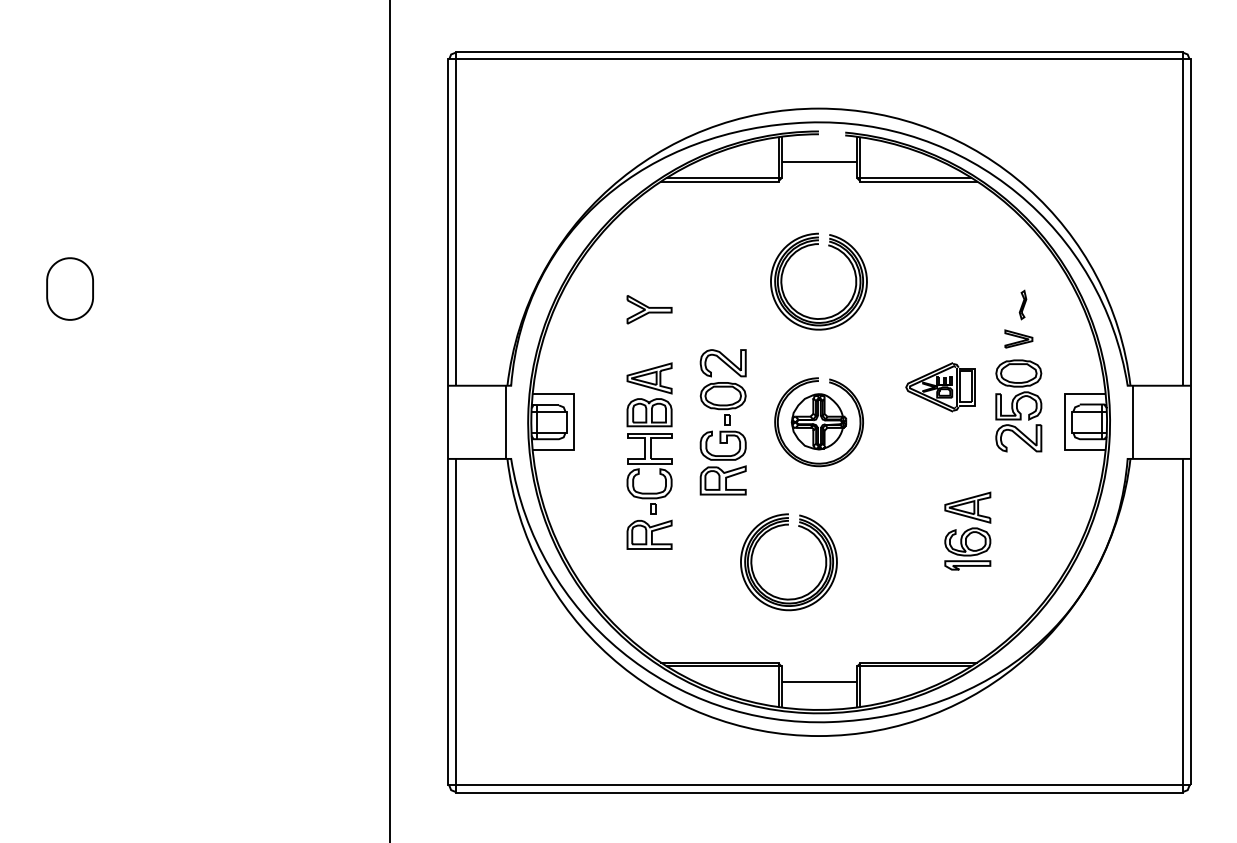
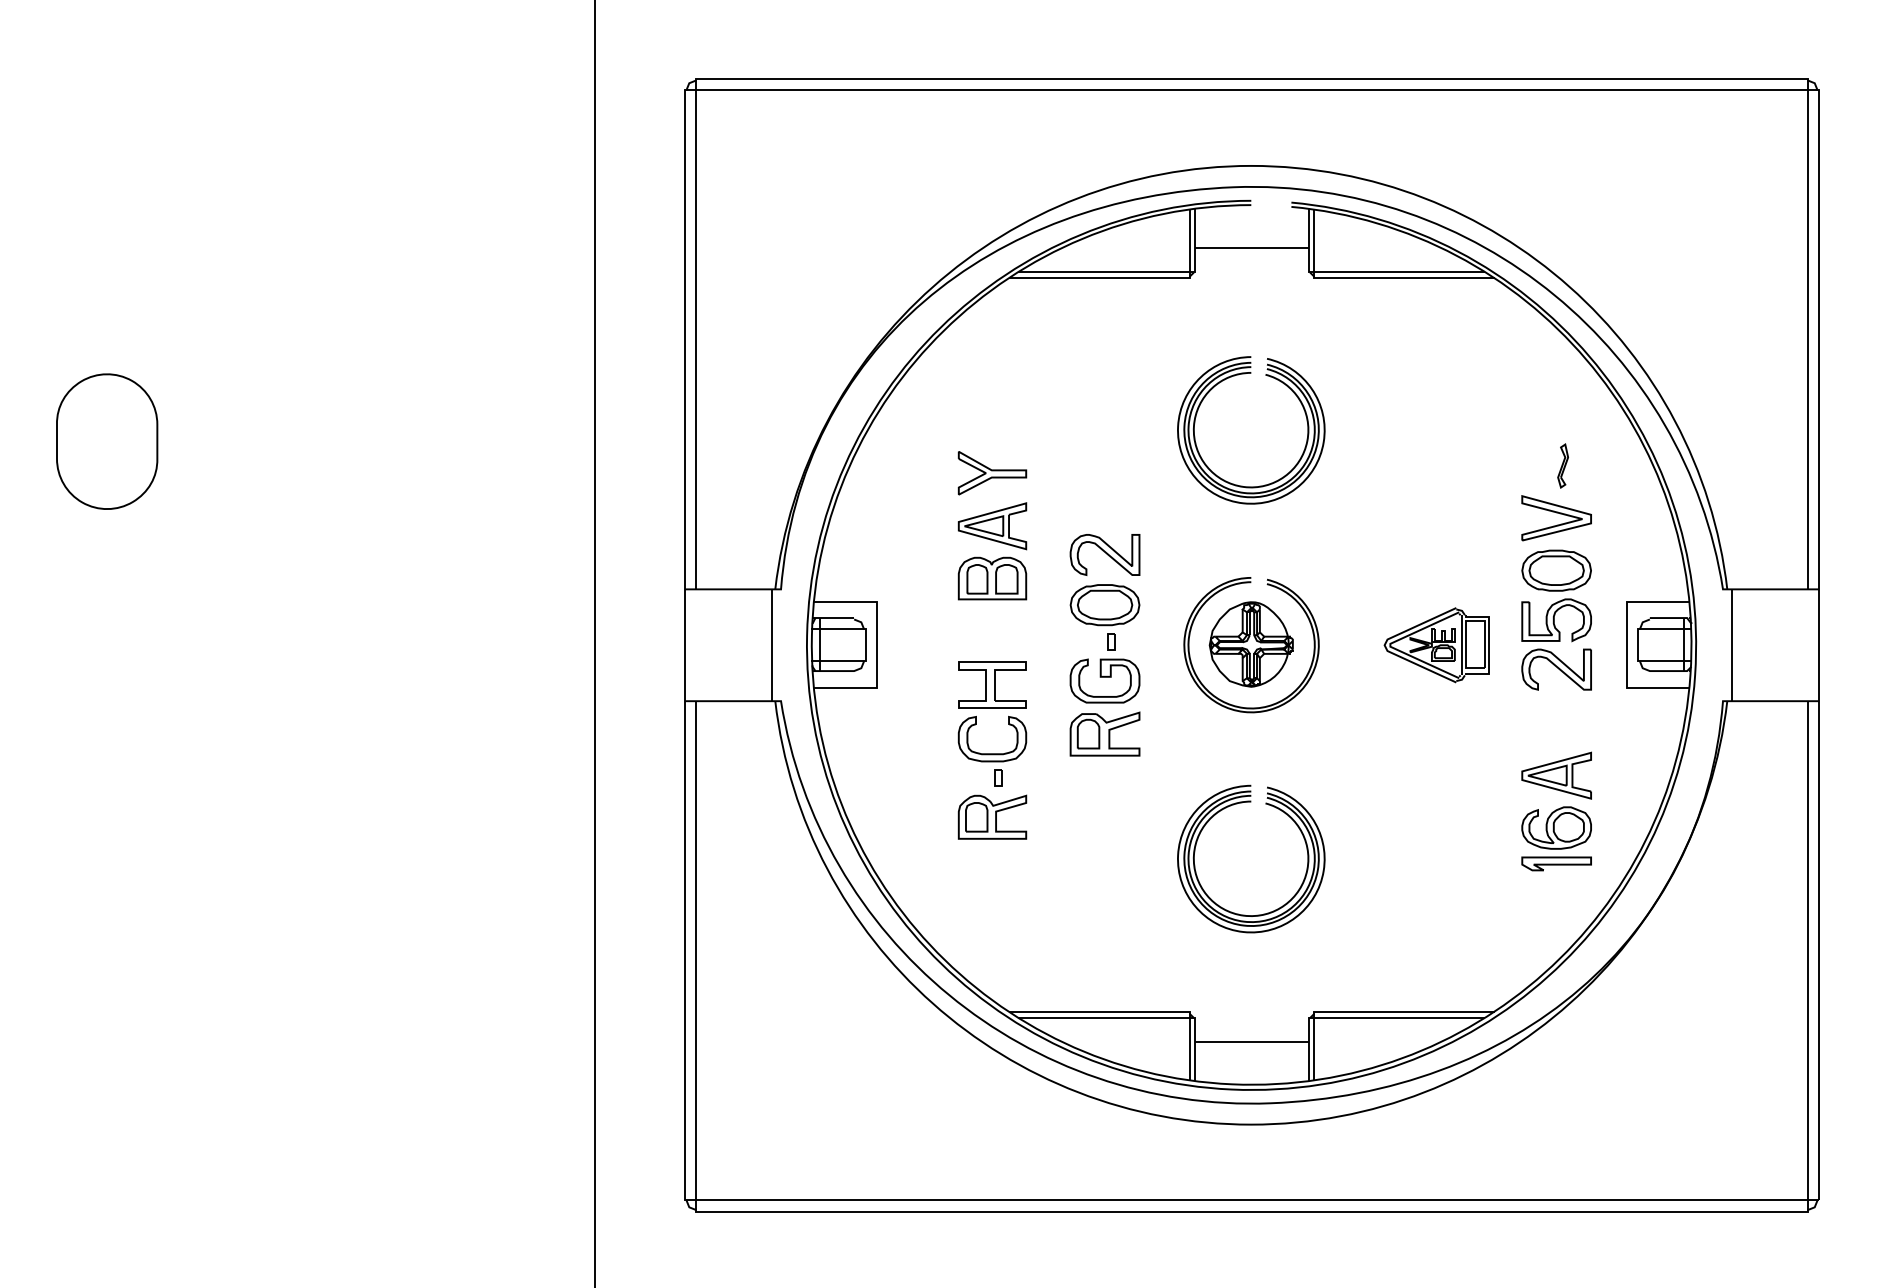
part: (69, 288) -> (106, 440), size x1.43
part: (1018, 338) -> (1556, 517), size x1.67
part: (940, 387) -> (1437, 645), moved
part: (649, 394) -> (992, 550), moved
part: (967, 530) -> (1556, 810), moved
part: (760, 584) -> (1207, 893), moved

